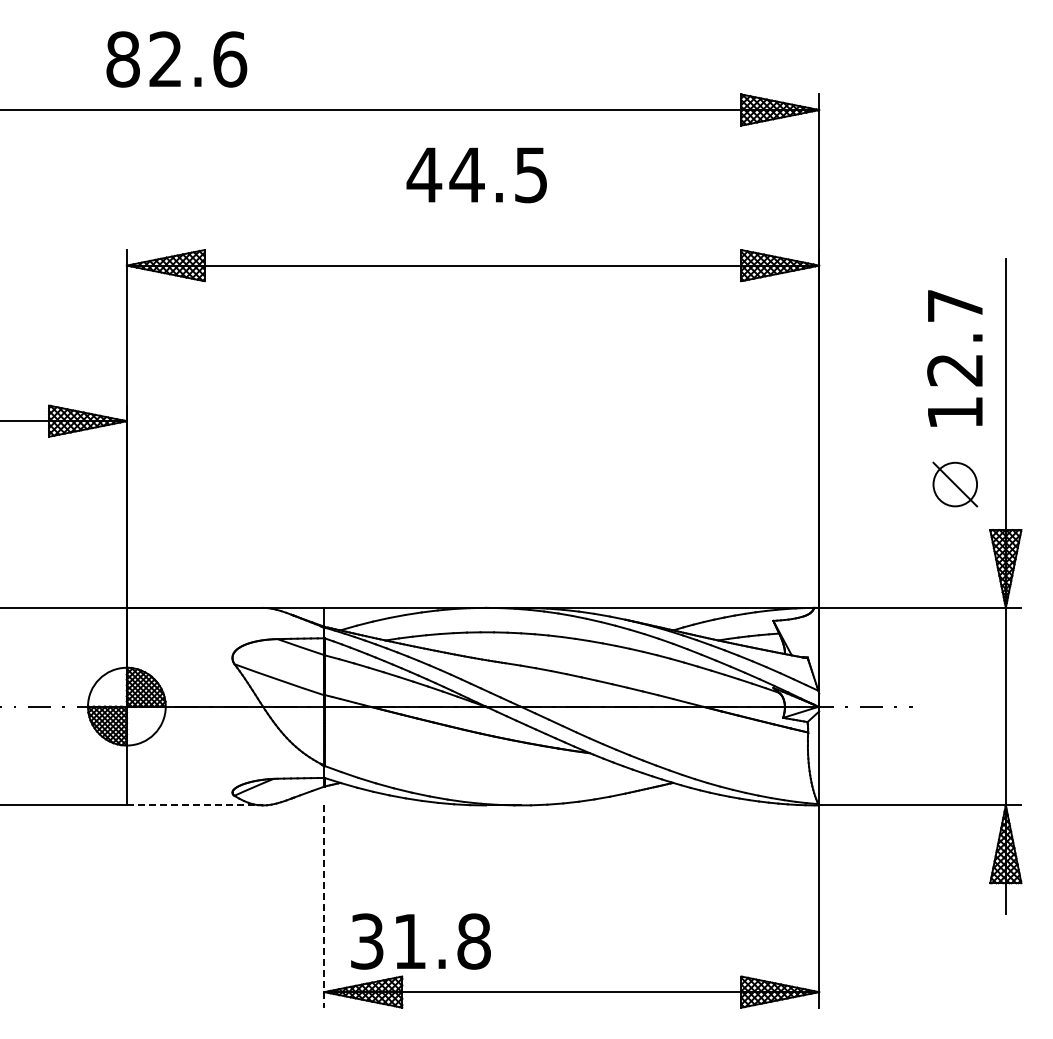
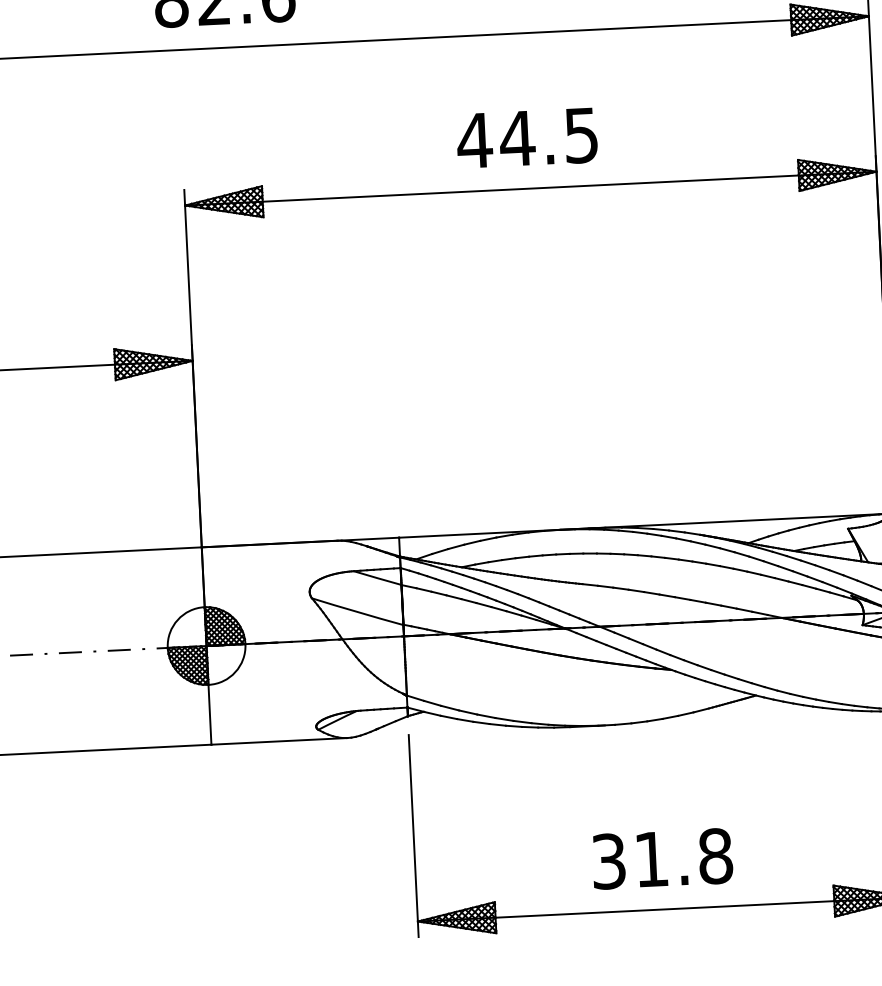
text: (476, 175) -> (526, 138), moved
line: (195, 805) -> (279, 741), dashed -> solid
line: (324, 907) -> (413, 836), dashed -> solid
text: (420, 941) -> (662, 858), moved

